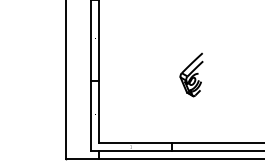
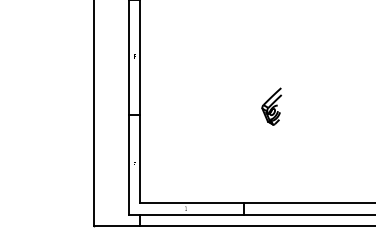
part: (191, 74) -> (271, 105), size x0.6

